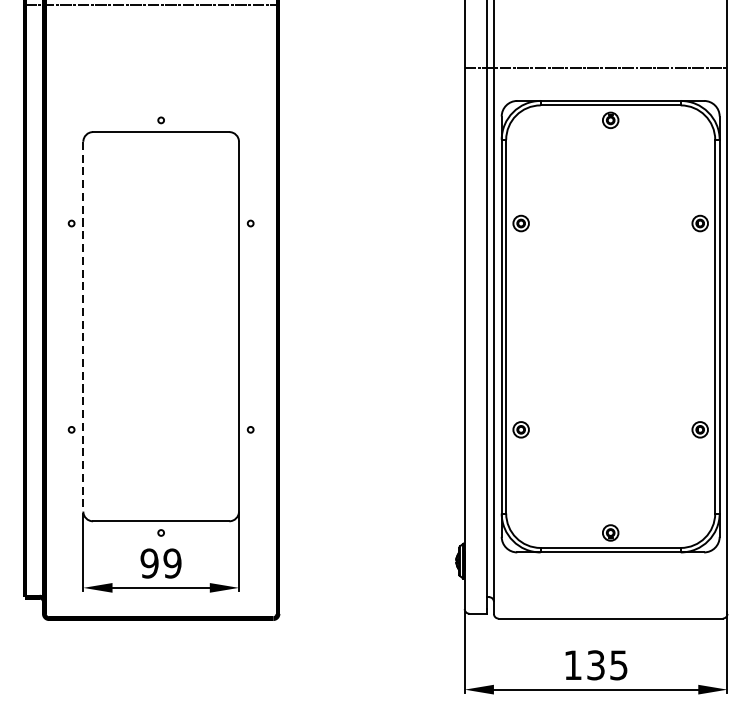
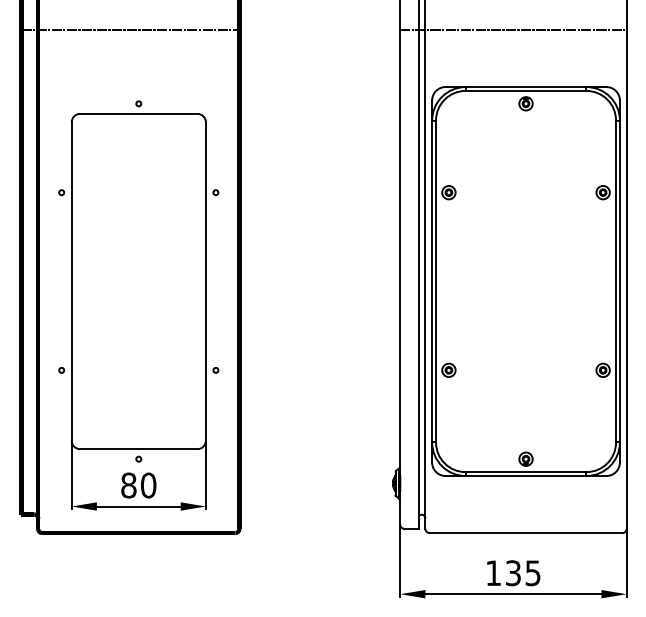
line: (151, 5) -> (130, 30), moved
line: (596, 68) -> (513, 30), moved
line: (83, 327) -> (71, 282), dashed -> solid
text: (160, 563) -> (138, 485), 99 -> 80

